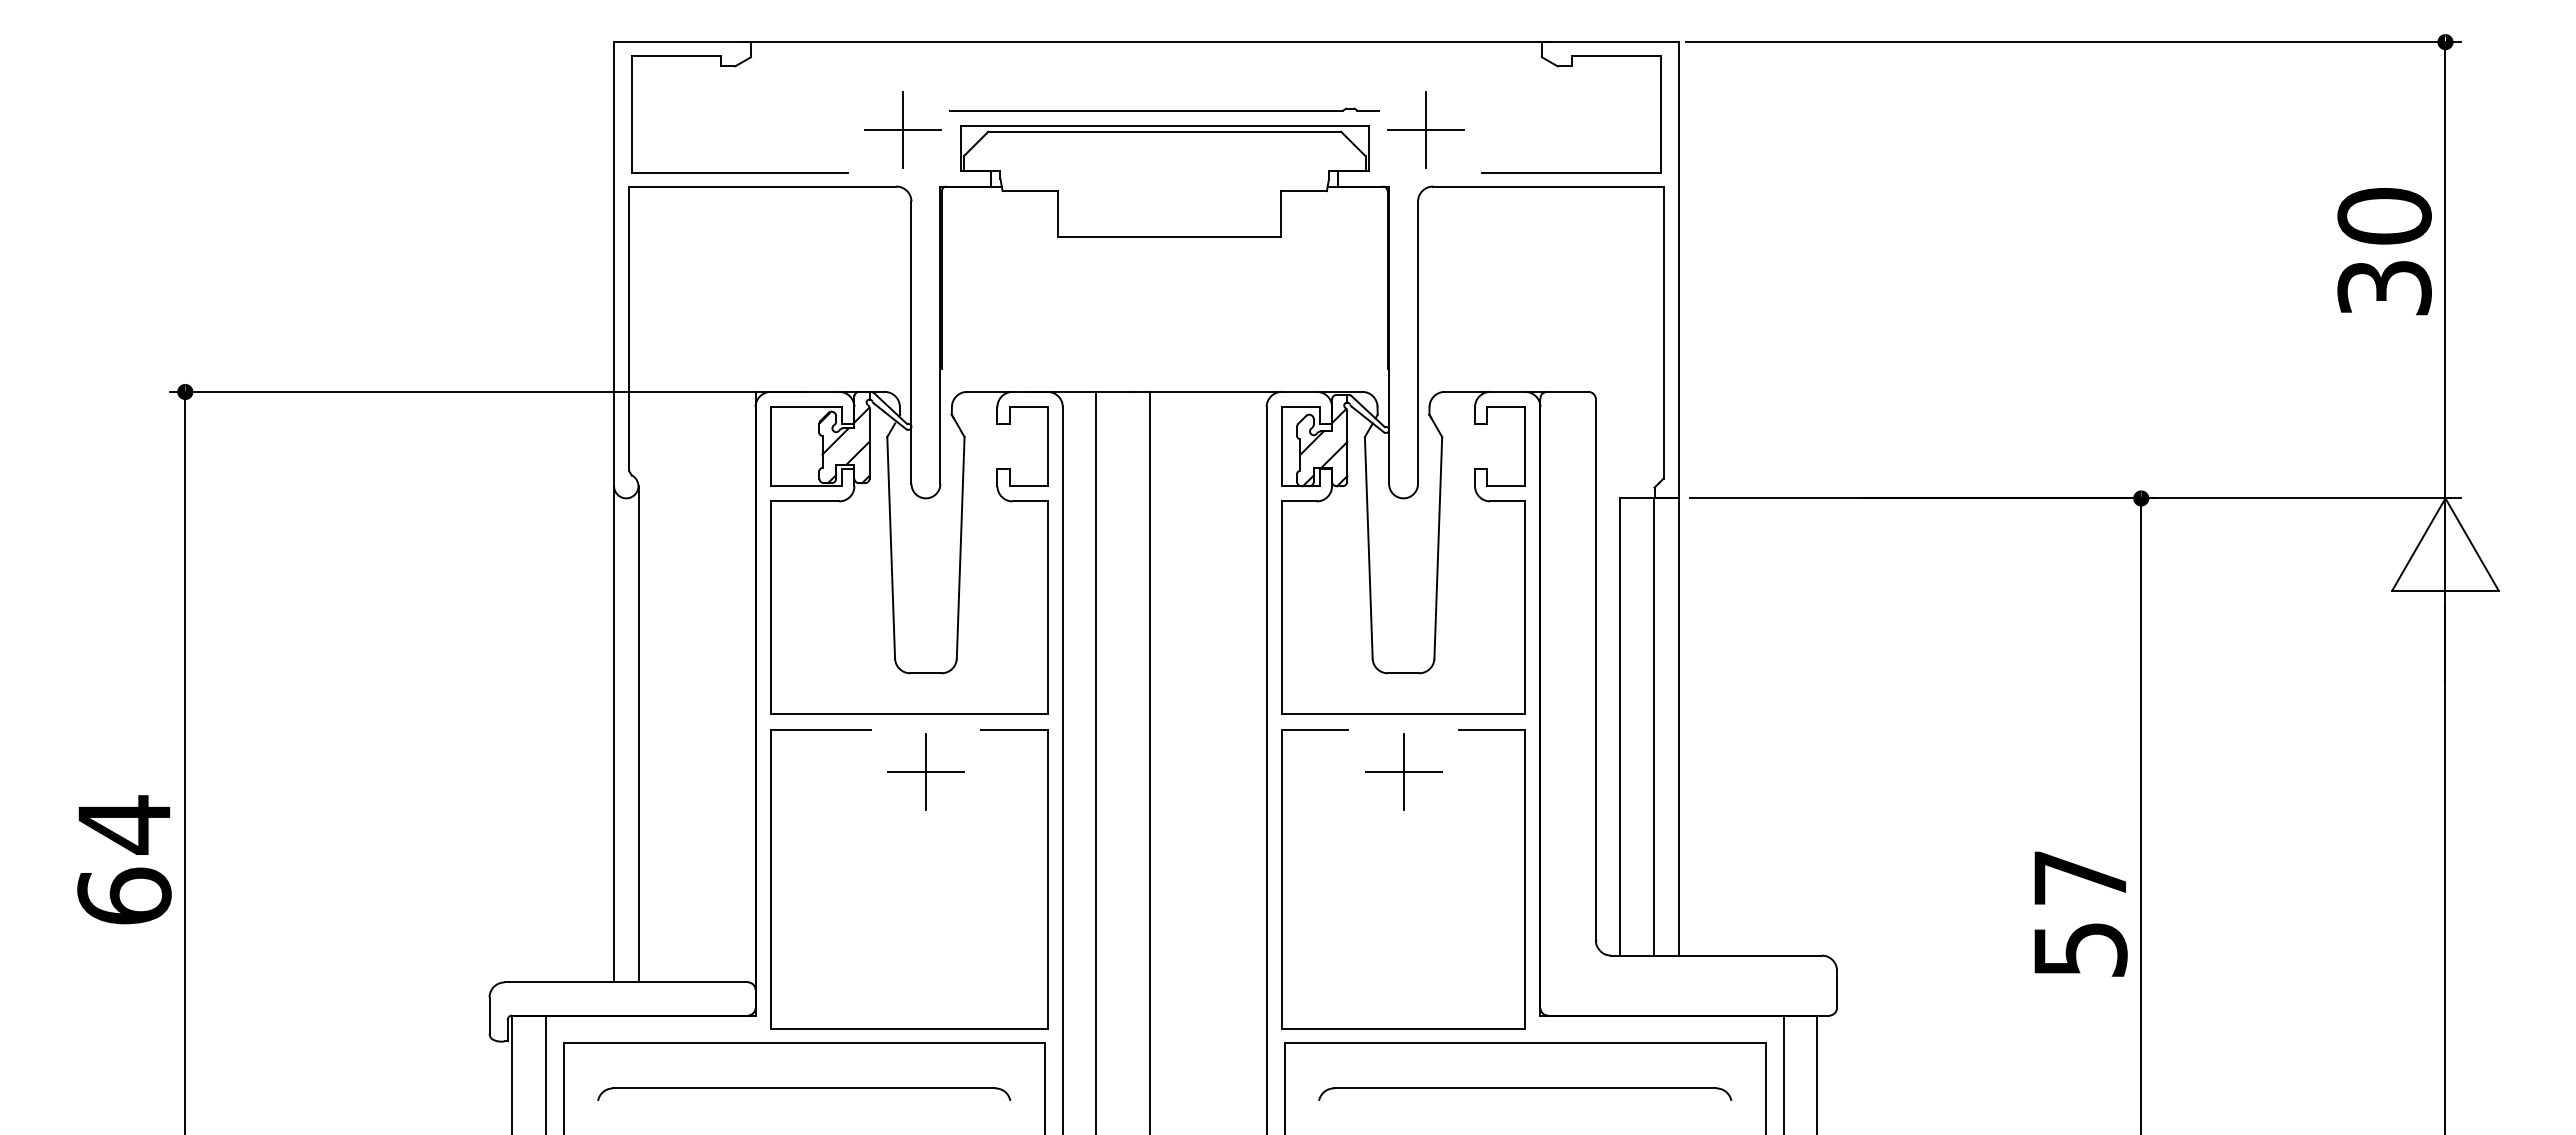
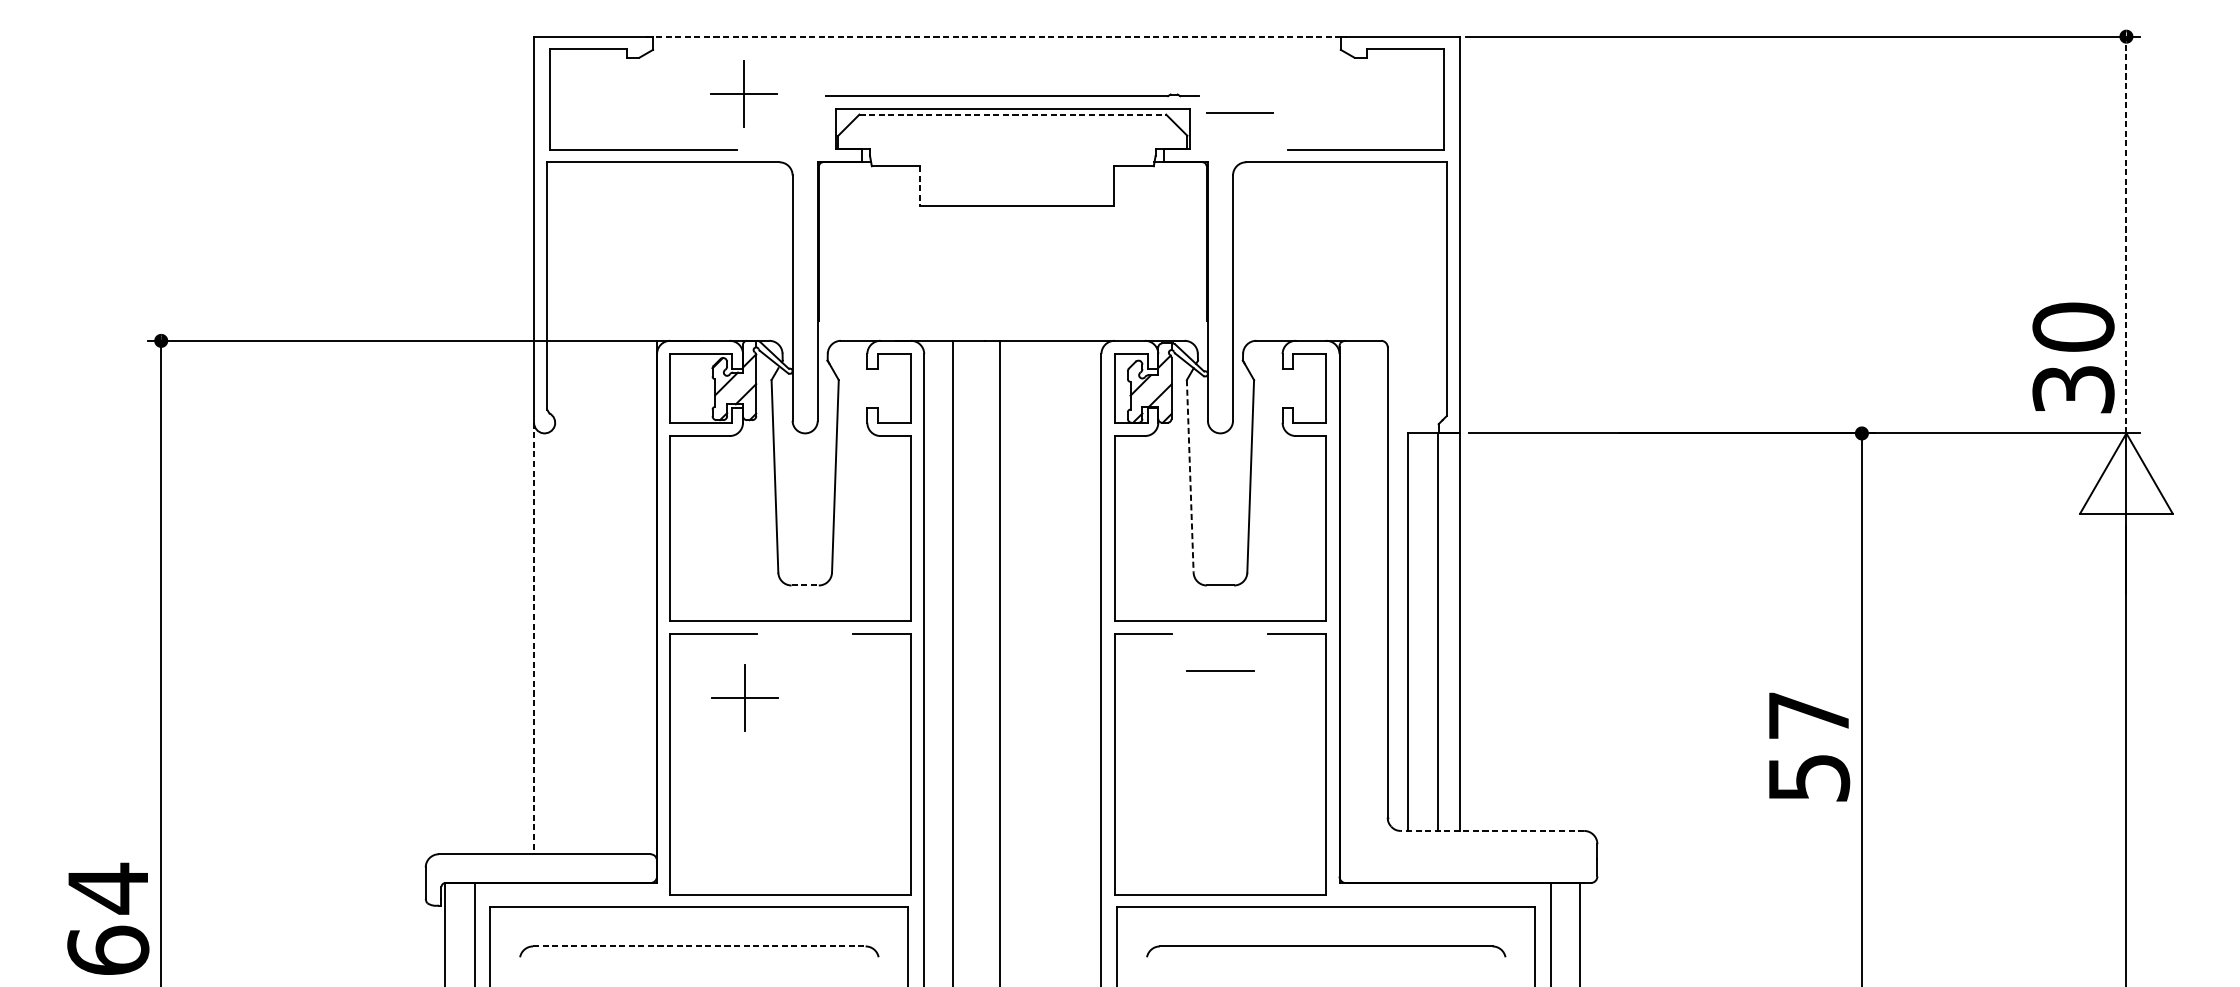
line: (1146, 42) -> (996, 37), solid -> dashed
part: (902, 129) -> (743, 93), moved
line: (1426, 130) -> (1240, 113), removed
line: (1165, 131) -> (1013, 114), solid -> dashed
line: (1058, 213) -> (920, 185), solid -> dashed
text: (2384, 251) -> (2073, 357), moved
line: (2445, 269) -> (2126, 234), solid -> dashed
line: (1368, 547) -> (1189, 476), solid -> dashed
line: (925, 673) -> (804, 585), solid -> dashed
line: (614, 734) -> (534, 638), solid -> dashed
line: (638, 734) -> (555, 638), removed
part: (925, 771) -> (744, 697), moved
line: (1403, 772) -> (1220, 671), removed
text: (124, 859) -> (108, 918), moved
text: (2080, 913) -> (1809, 746), moved
line: (1715, 955) -> (1491, 830), solid -> dashed
line: (804, 1088) -> (699, 946), solid -> dashed

